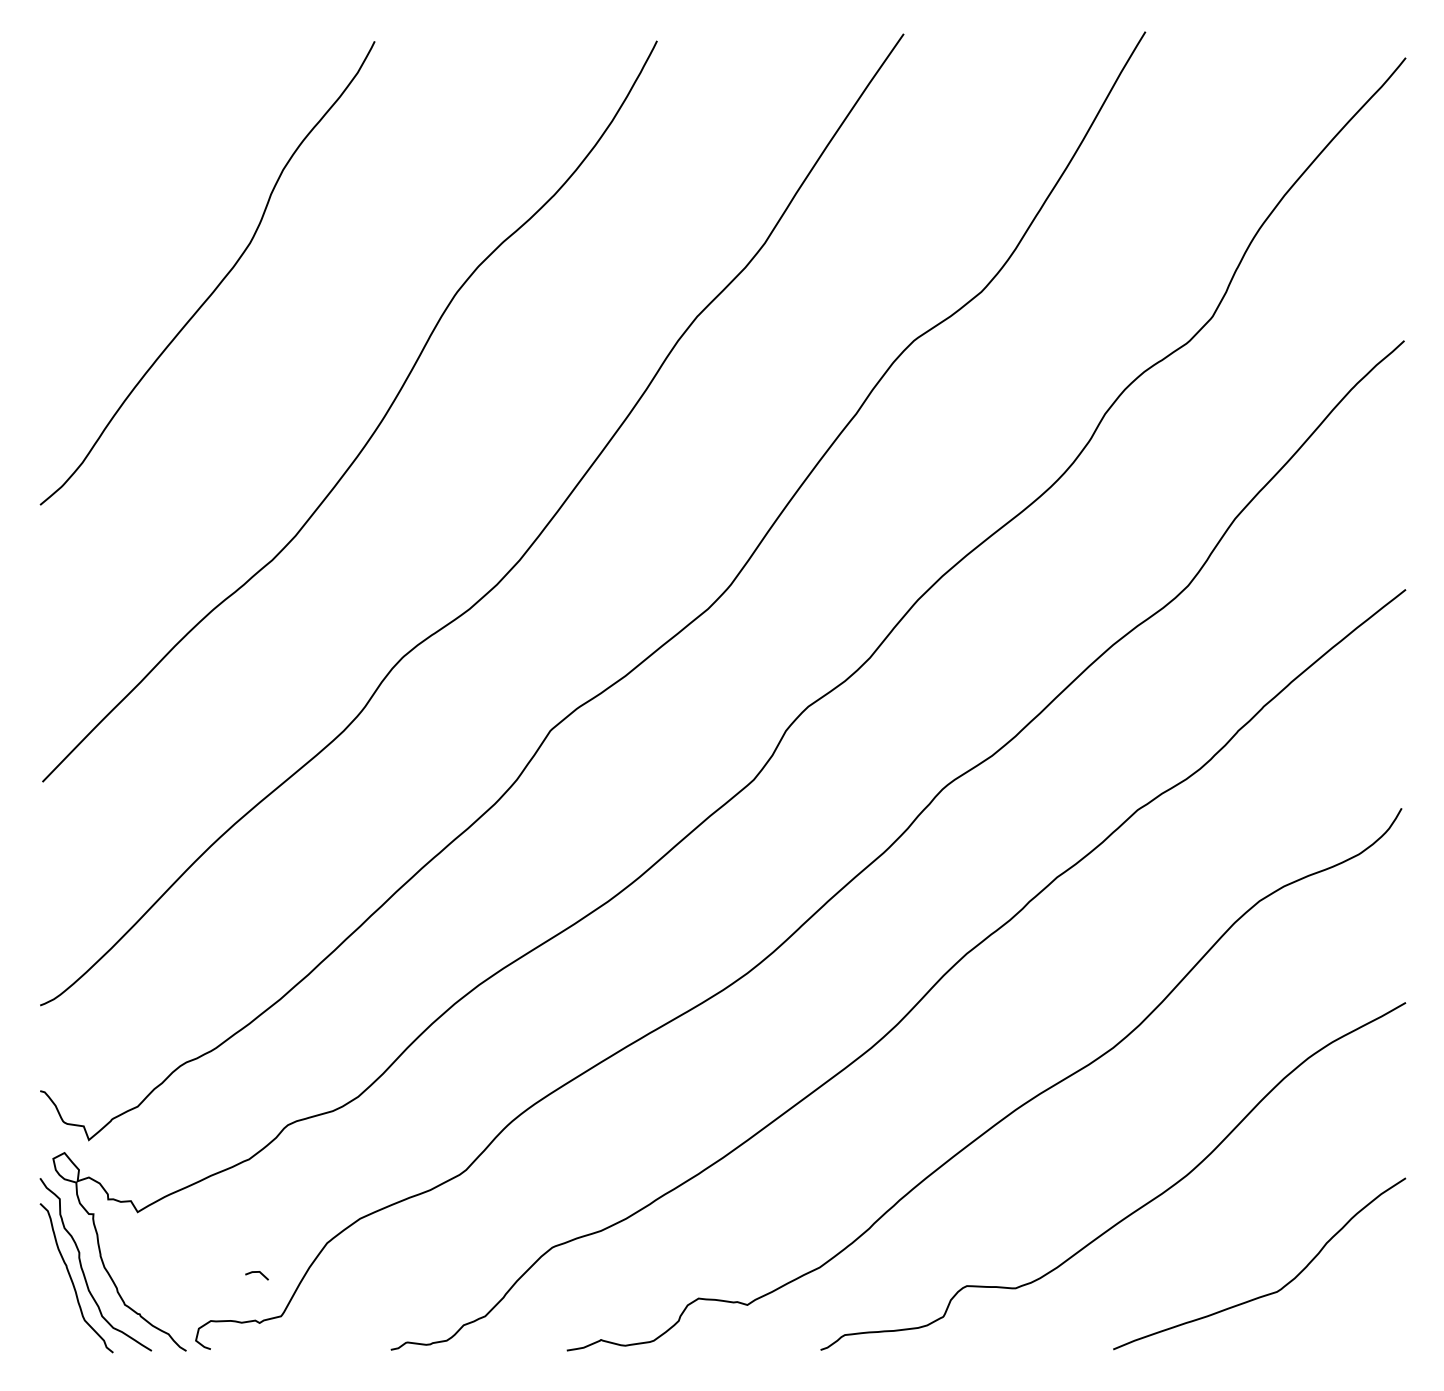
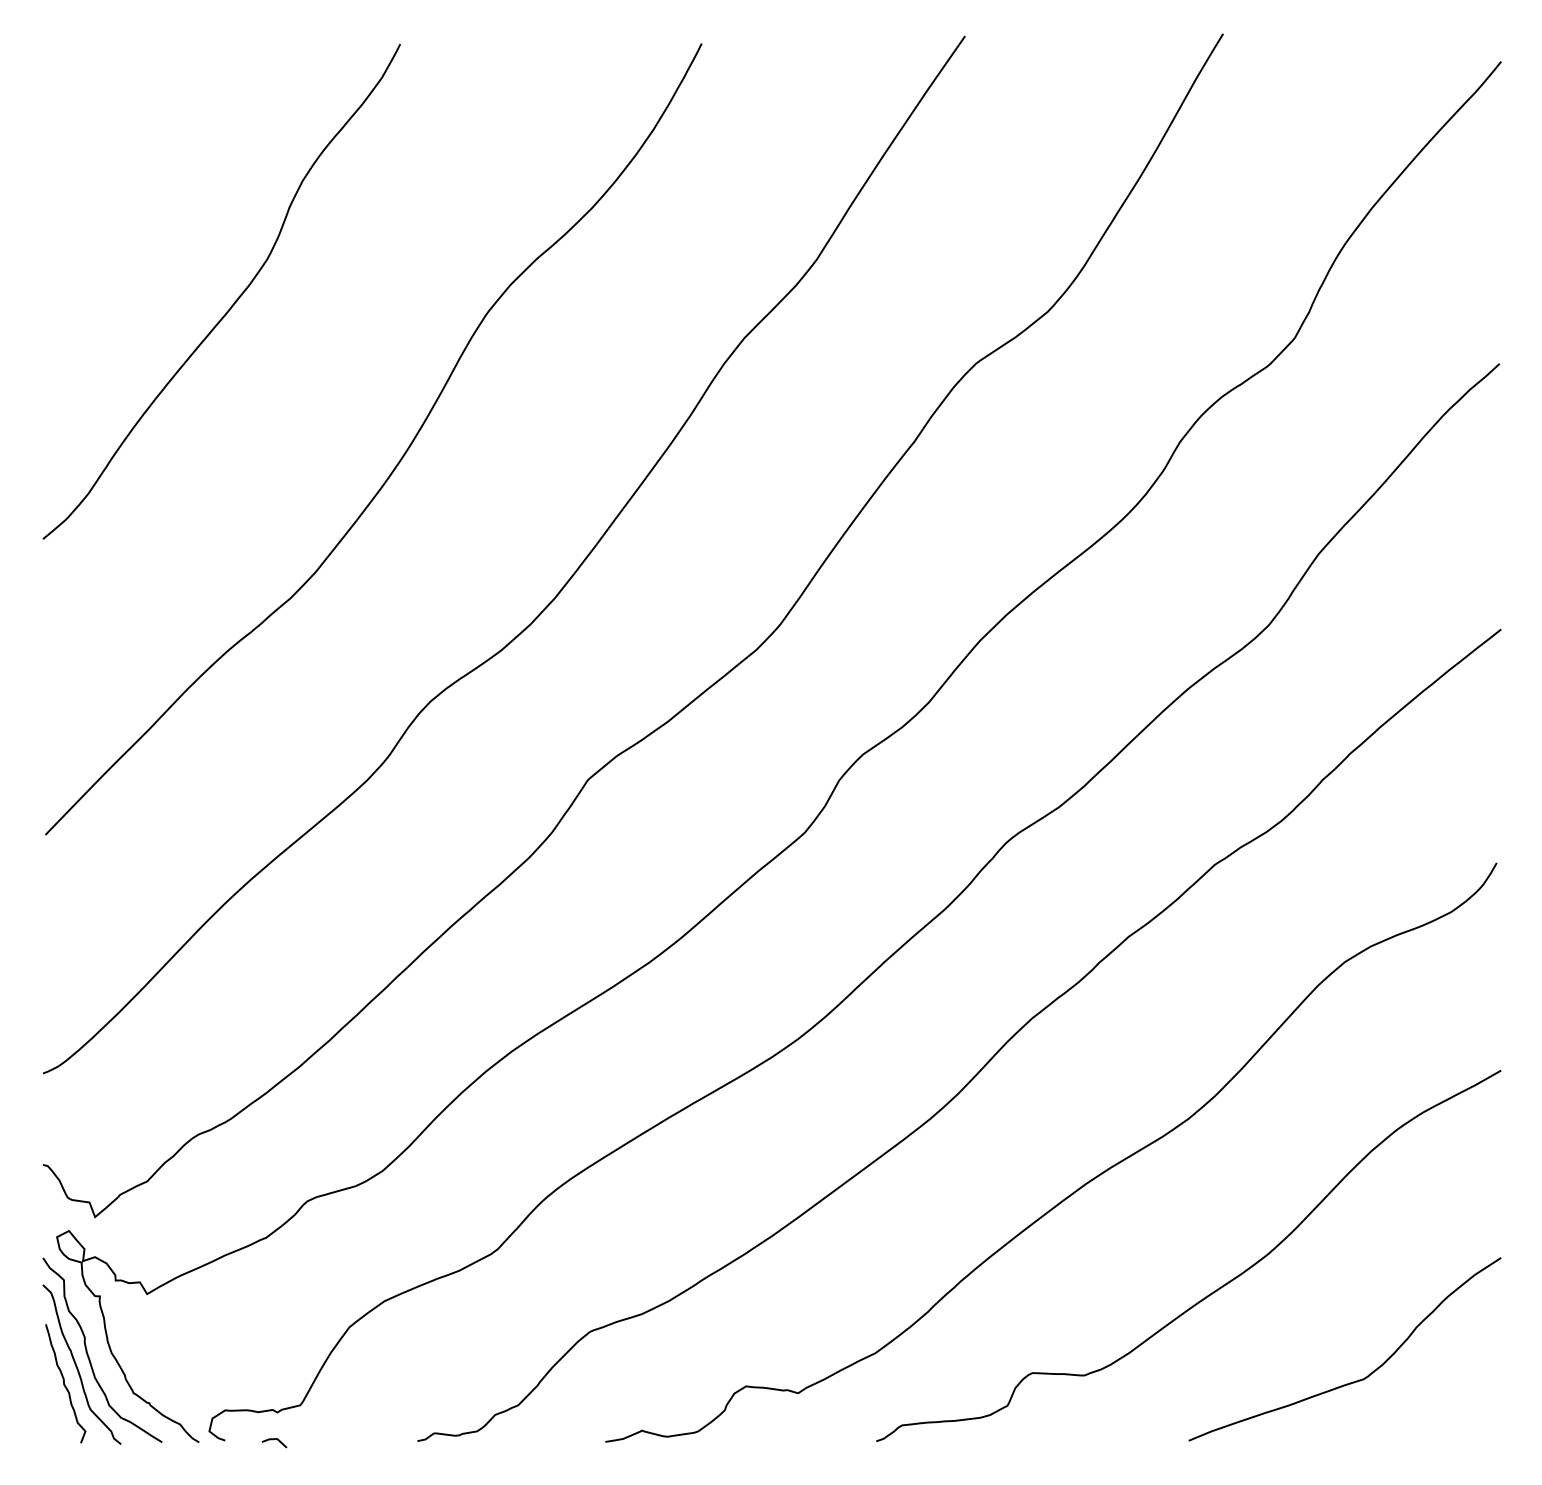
line: (256, 1272) -> (273, 1439), moved
curve: (60, 1295) -> (64, 1383), added

